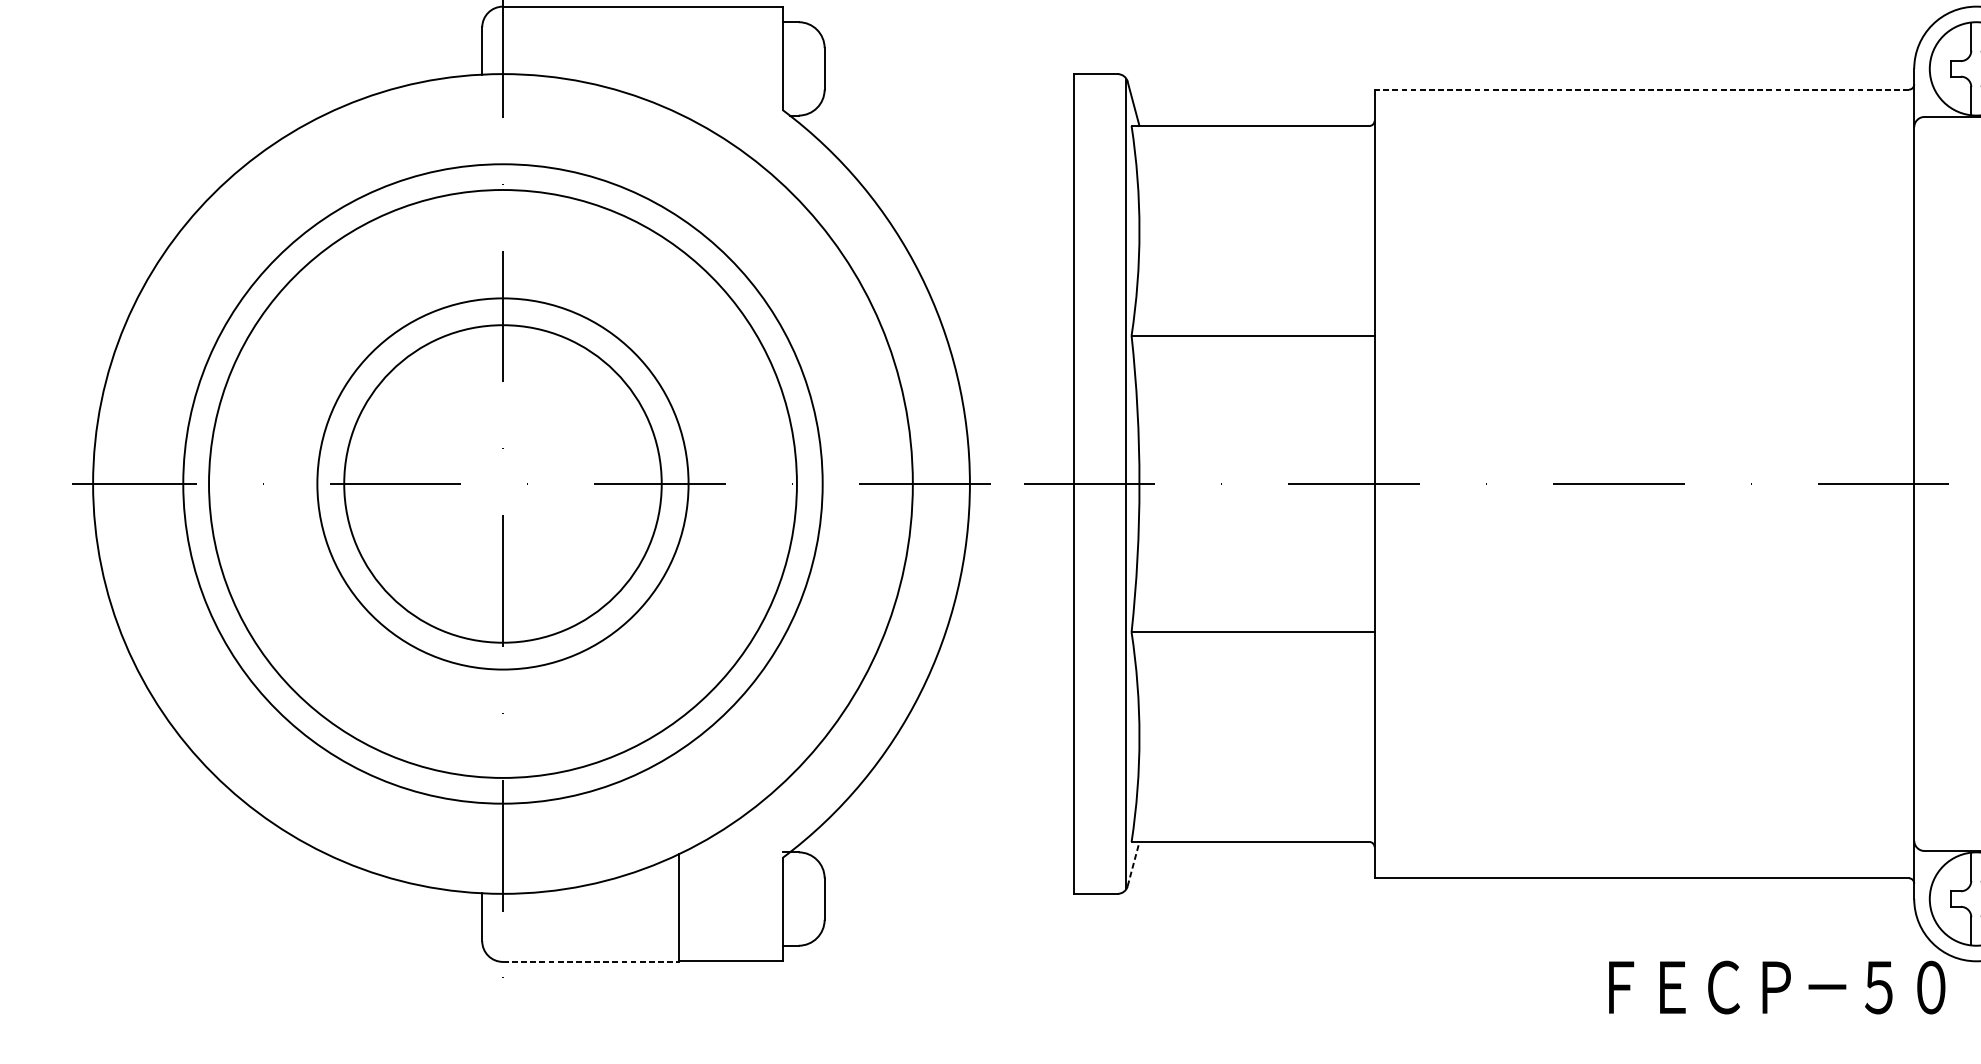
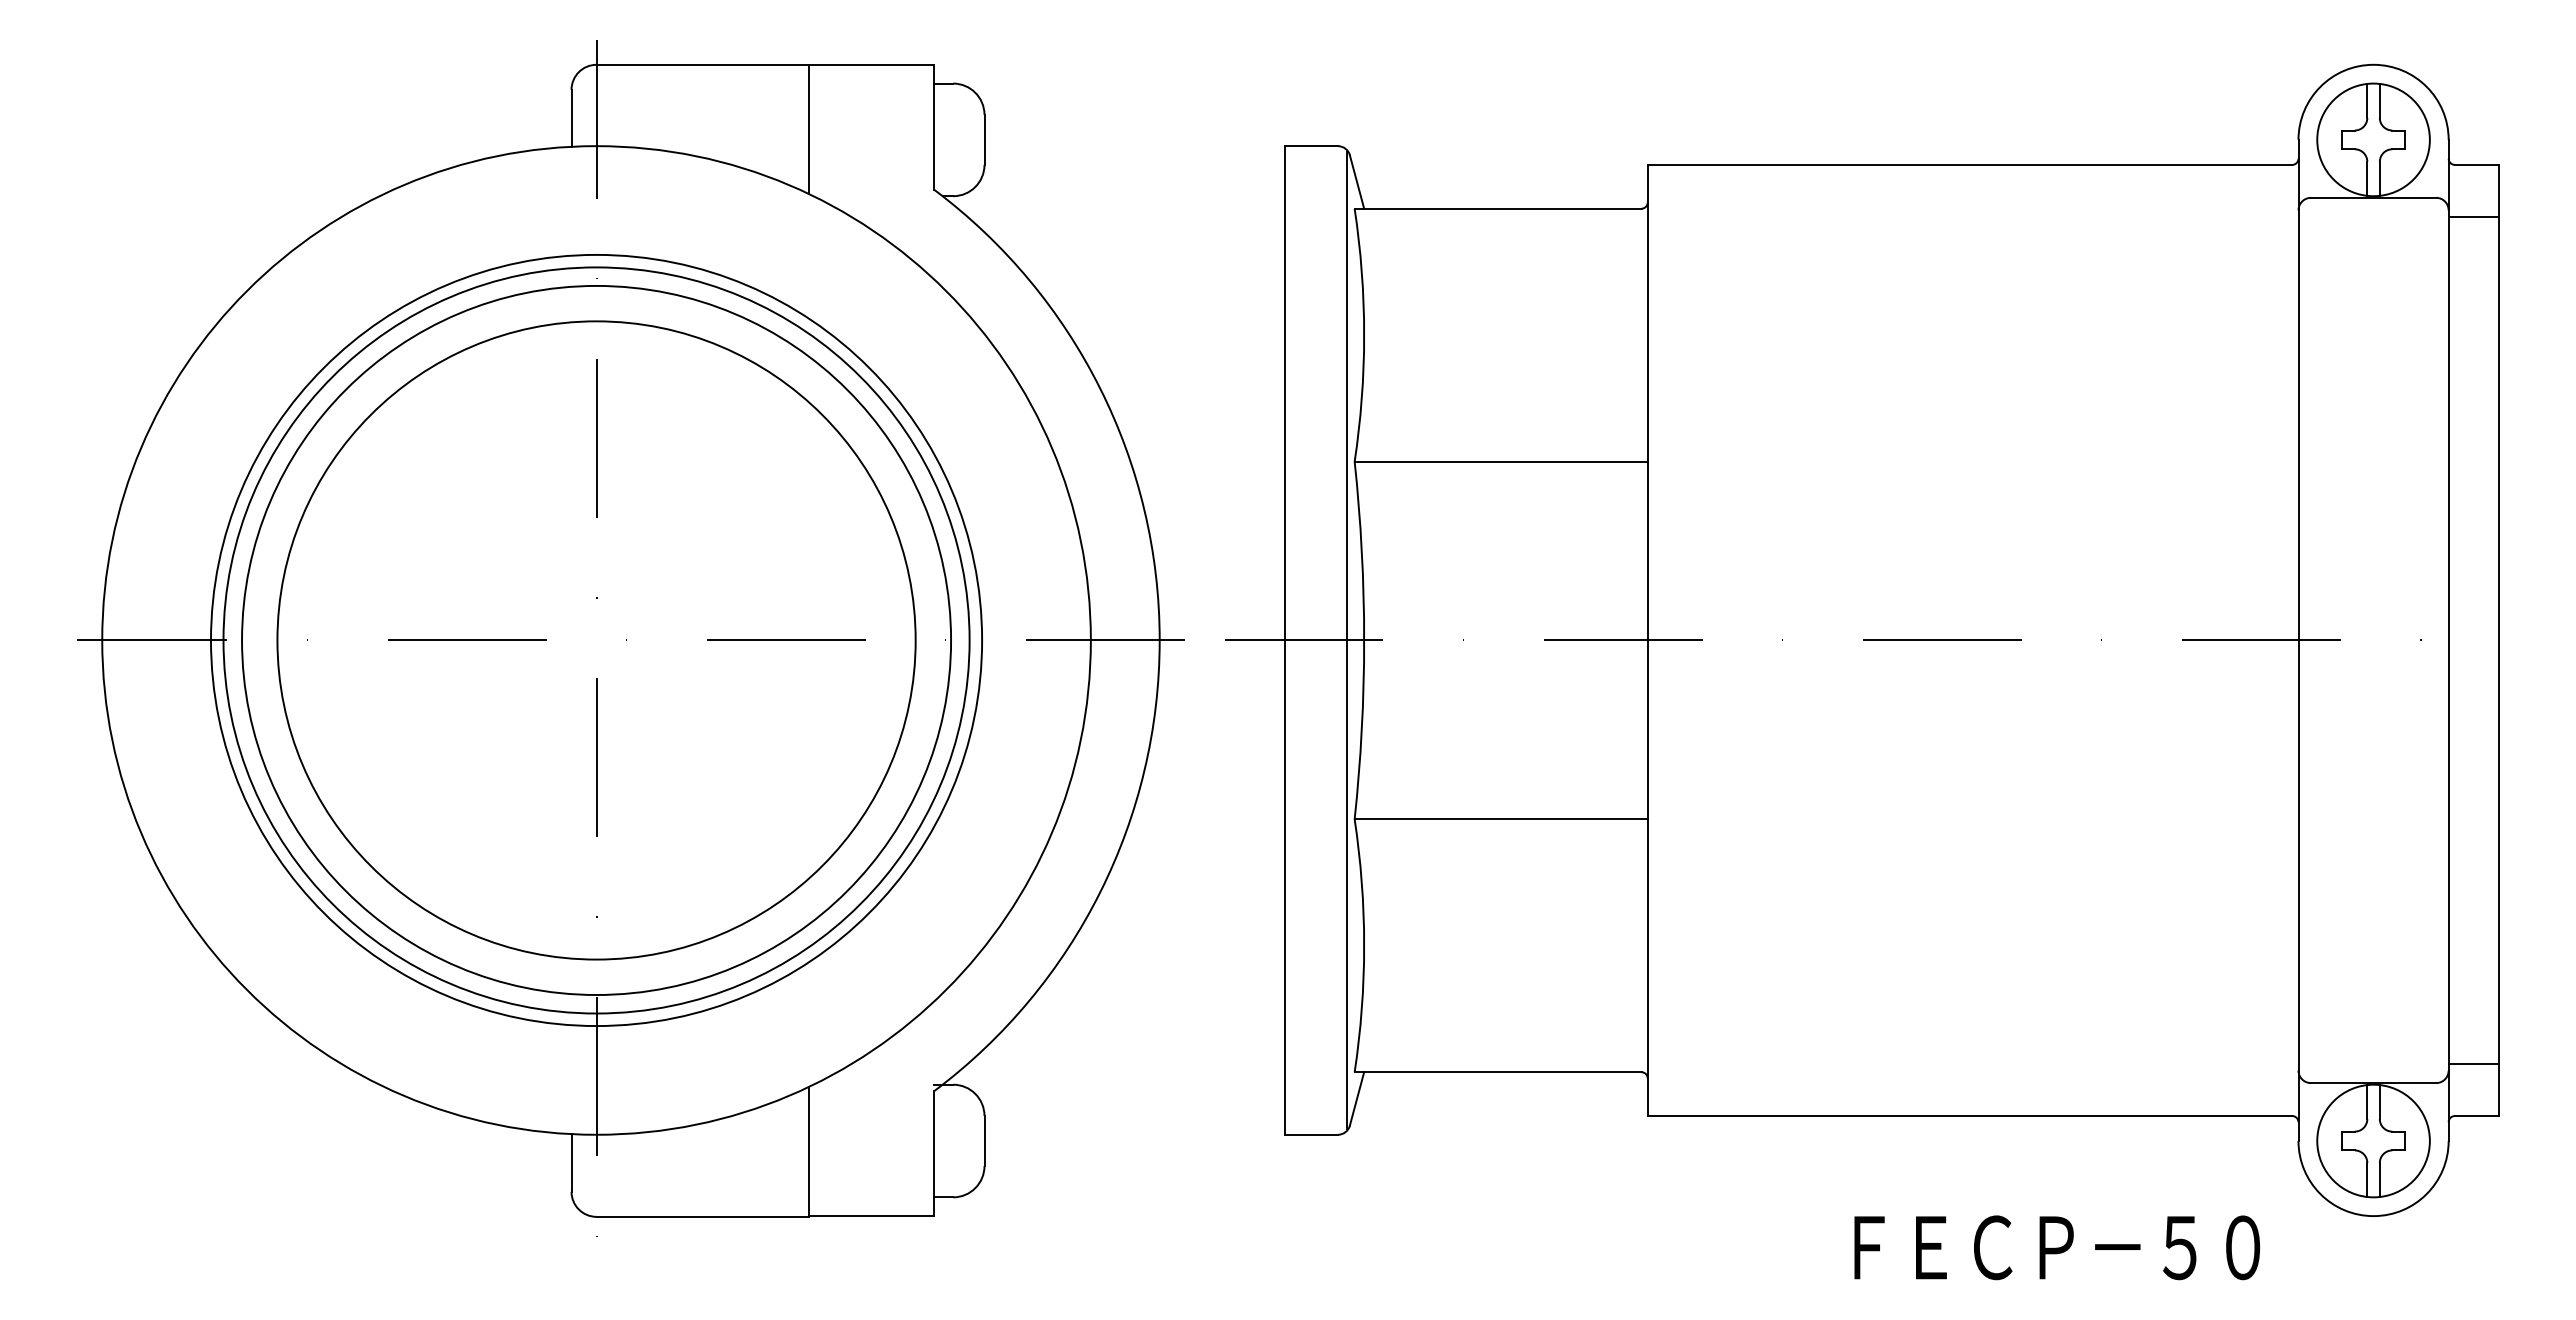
line: (679, 60) -> (809, 129), added
line: (1641, 89) -> (1969, 164), dashed -> solid
circle: (502, 484) -> (596, 640), size x1.67
circle: (502, 484) -> (596, 640), size x1.67
line: (1133, 863) -> (1357, 1098), dashed -> solid
line: (591, 961) -> (703, 1216), dashed -> solid
text: (1776, 987) -> (2056, 1247), moved

